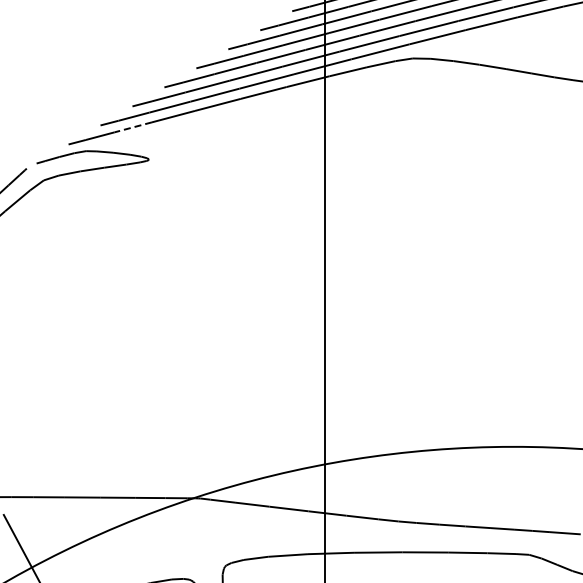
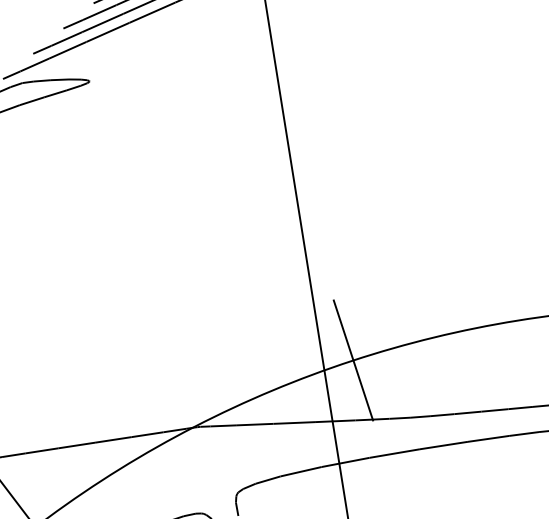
line: (132, 127) -> (66, 50), dashed -> solid
line: (353, 459) -> (353, 360), added

